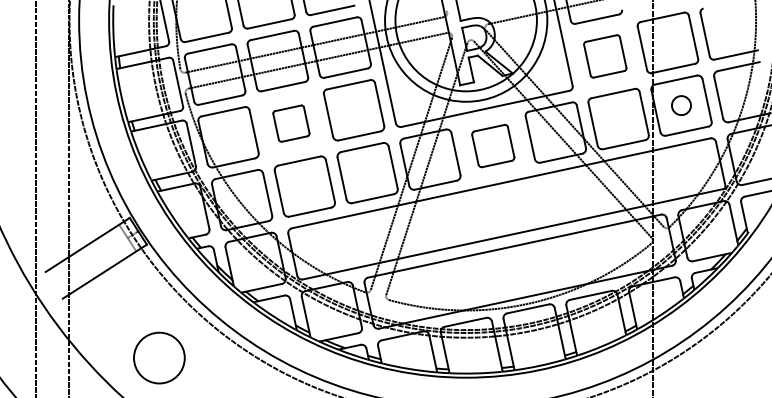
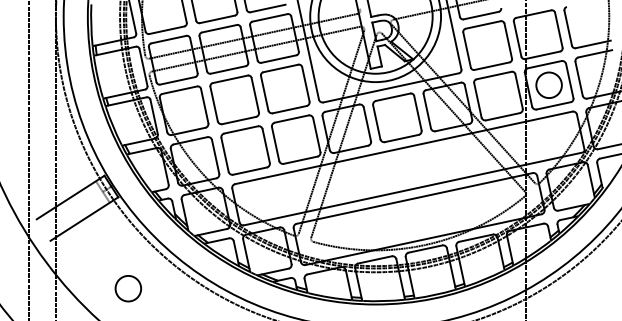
part: (605, 56) -> (487, 45), size x1.43
circle: (681, 105) -> (549, 85), size x1.67
part: (291, 123) -> (234, 99), size x1.67
part: (493, 145) -> (397, 117), size x1.43
circle: (159, 357) -> (128, 288), size x0.62

